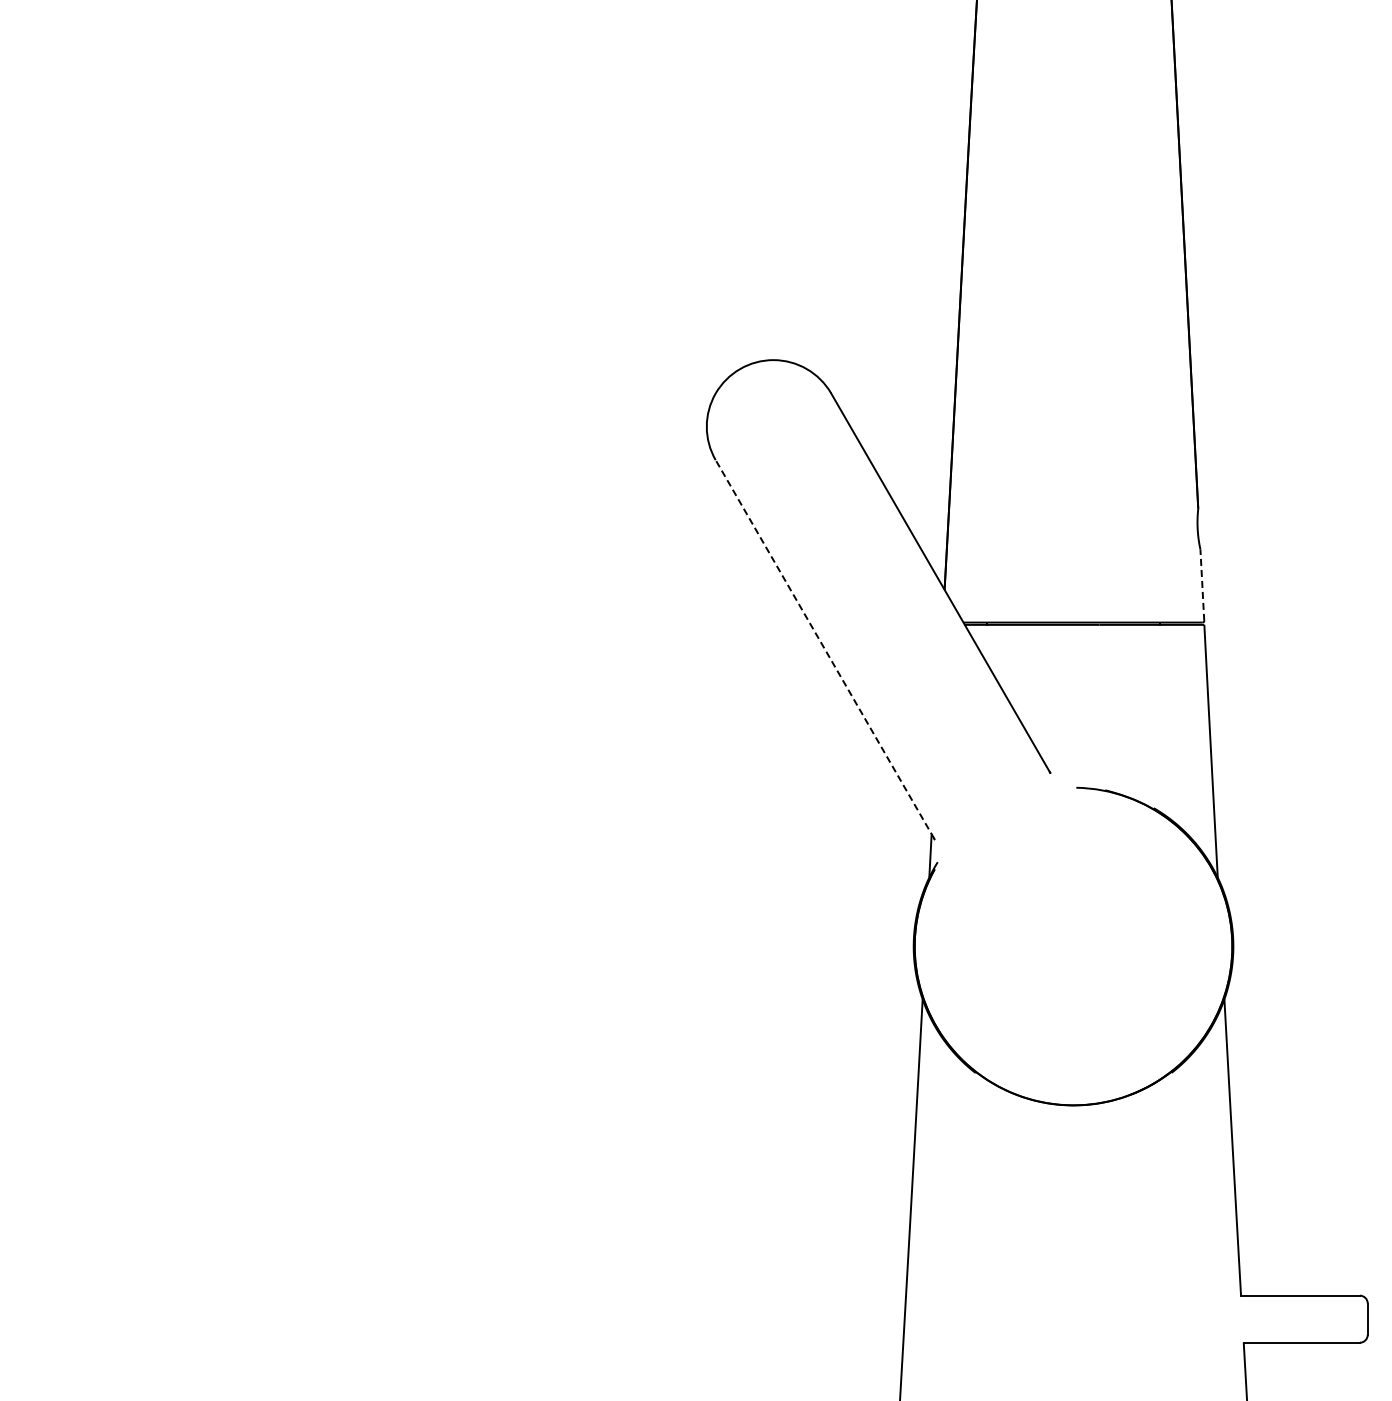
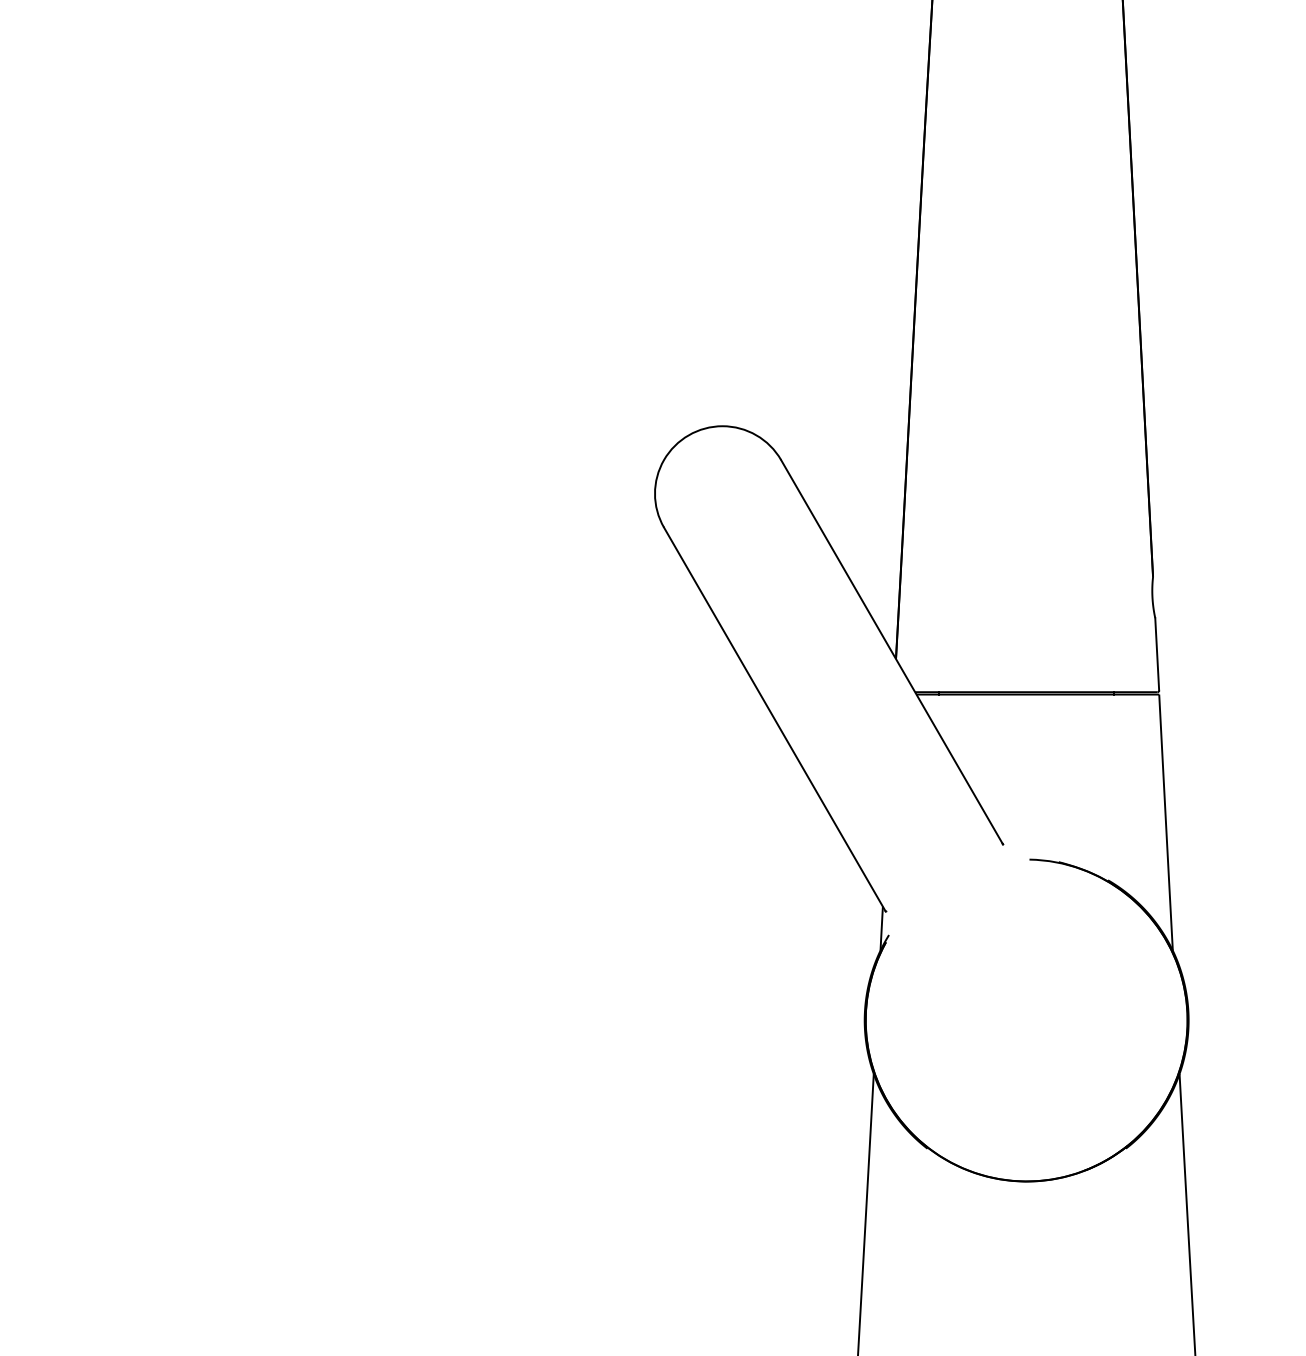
line: (1202, 585) -> (1157, 654), dashed -> solid
line: (825, 649) -> (775, 719), dashed -> solid

